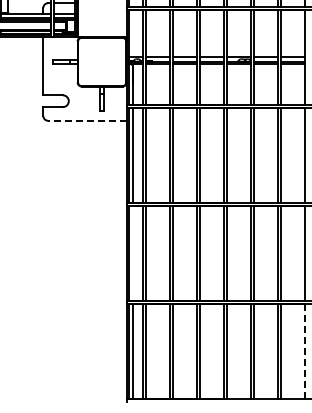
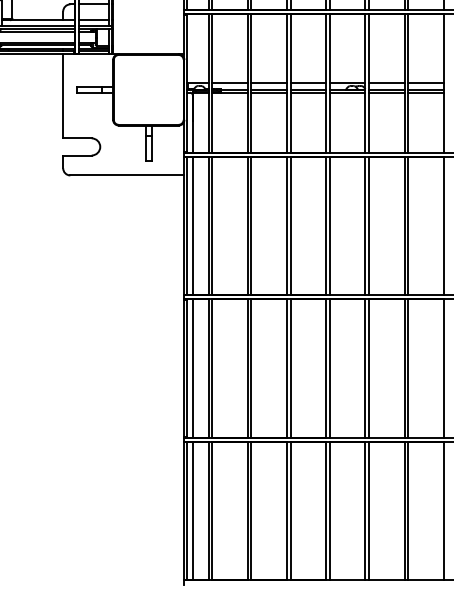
line: (86, 120) -> (125, 174), dashed -> solid
line: (132, 253) -> (192, 368), added
line: (305, 351) -> (444, 510), dashed -> solid

